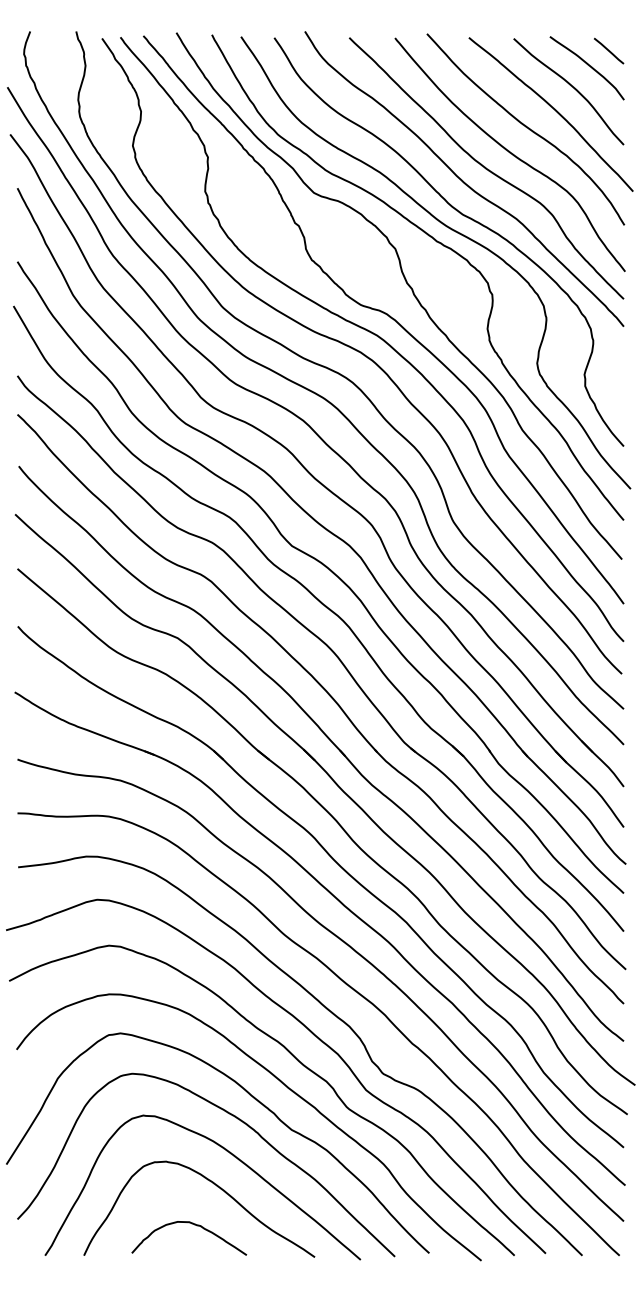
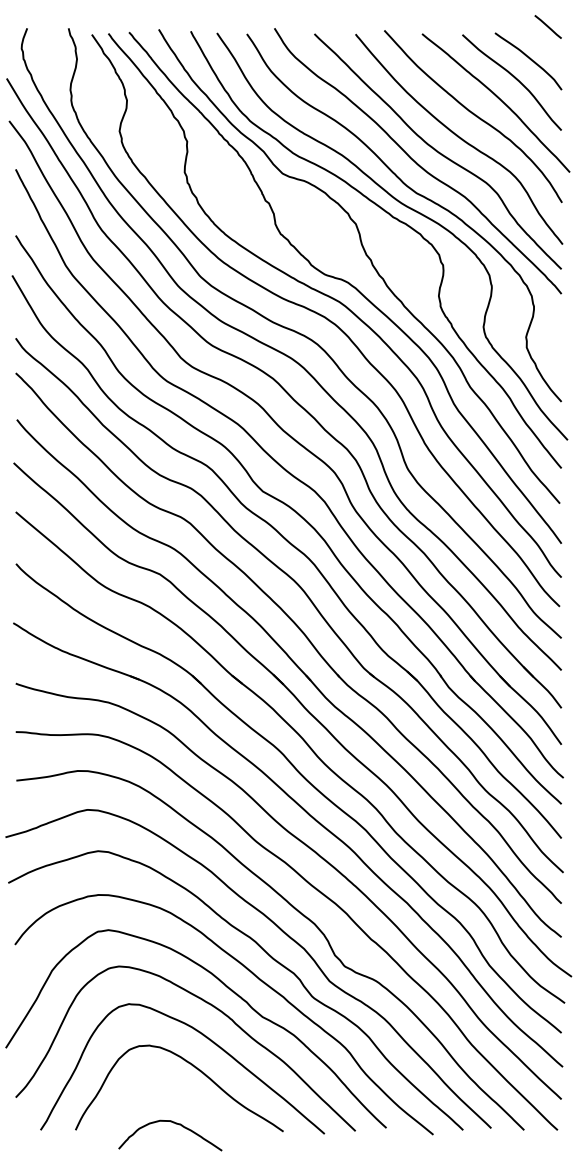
line: (608, 50) -> (547, 26), moved
curve: (194, 1225) -> (175, 1124), moved

